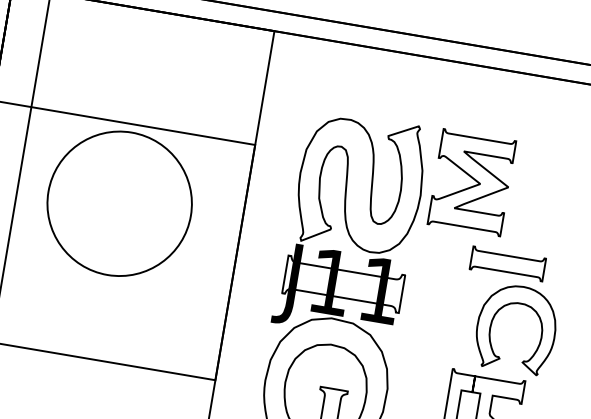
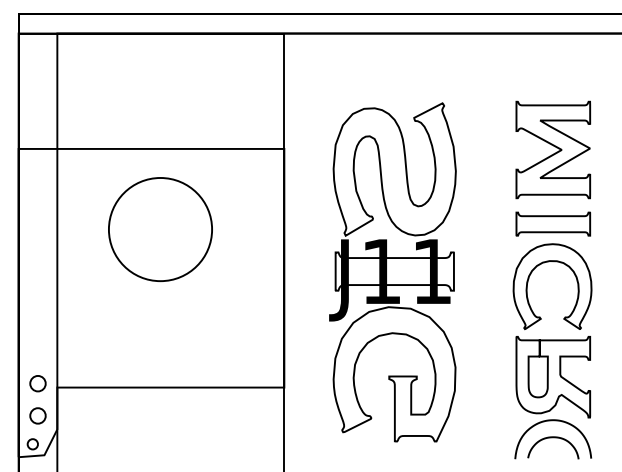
part: (472, 182) -> (553, 149), moved
circle: (119, 203) -> (160, 229), size x0.71
part: (521, 305) -> (553, 262), moved

